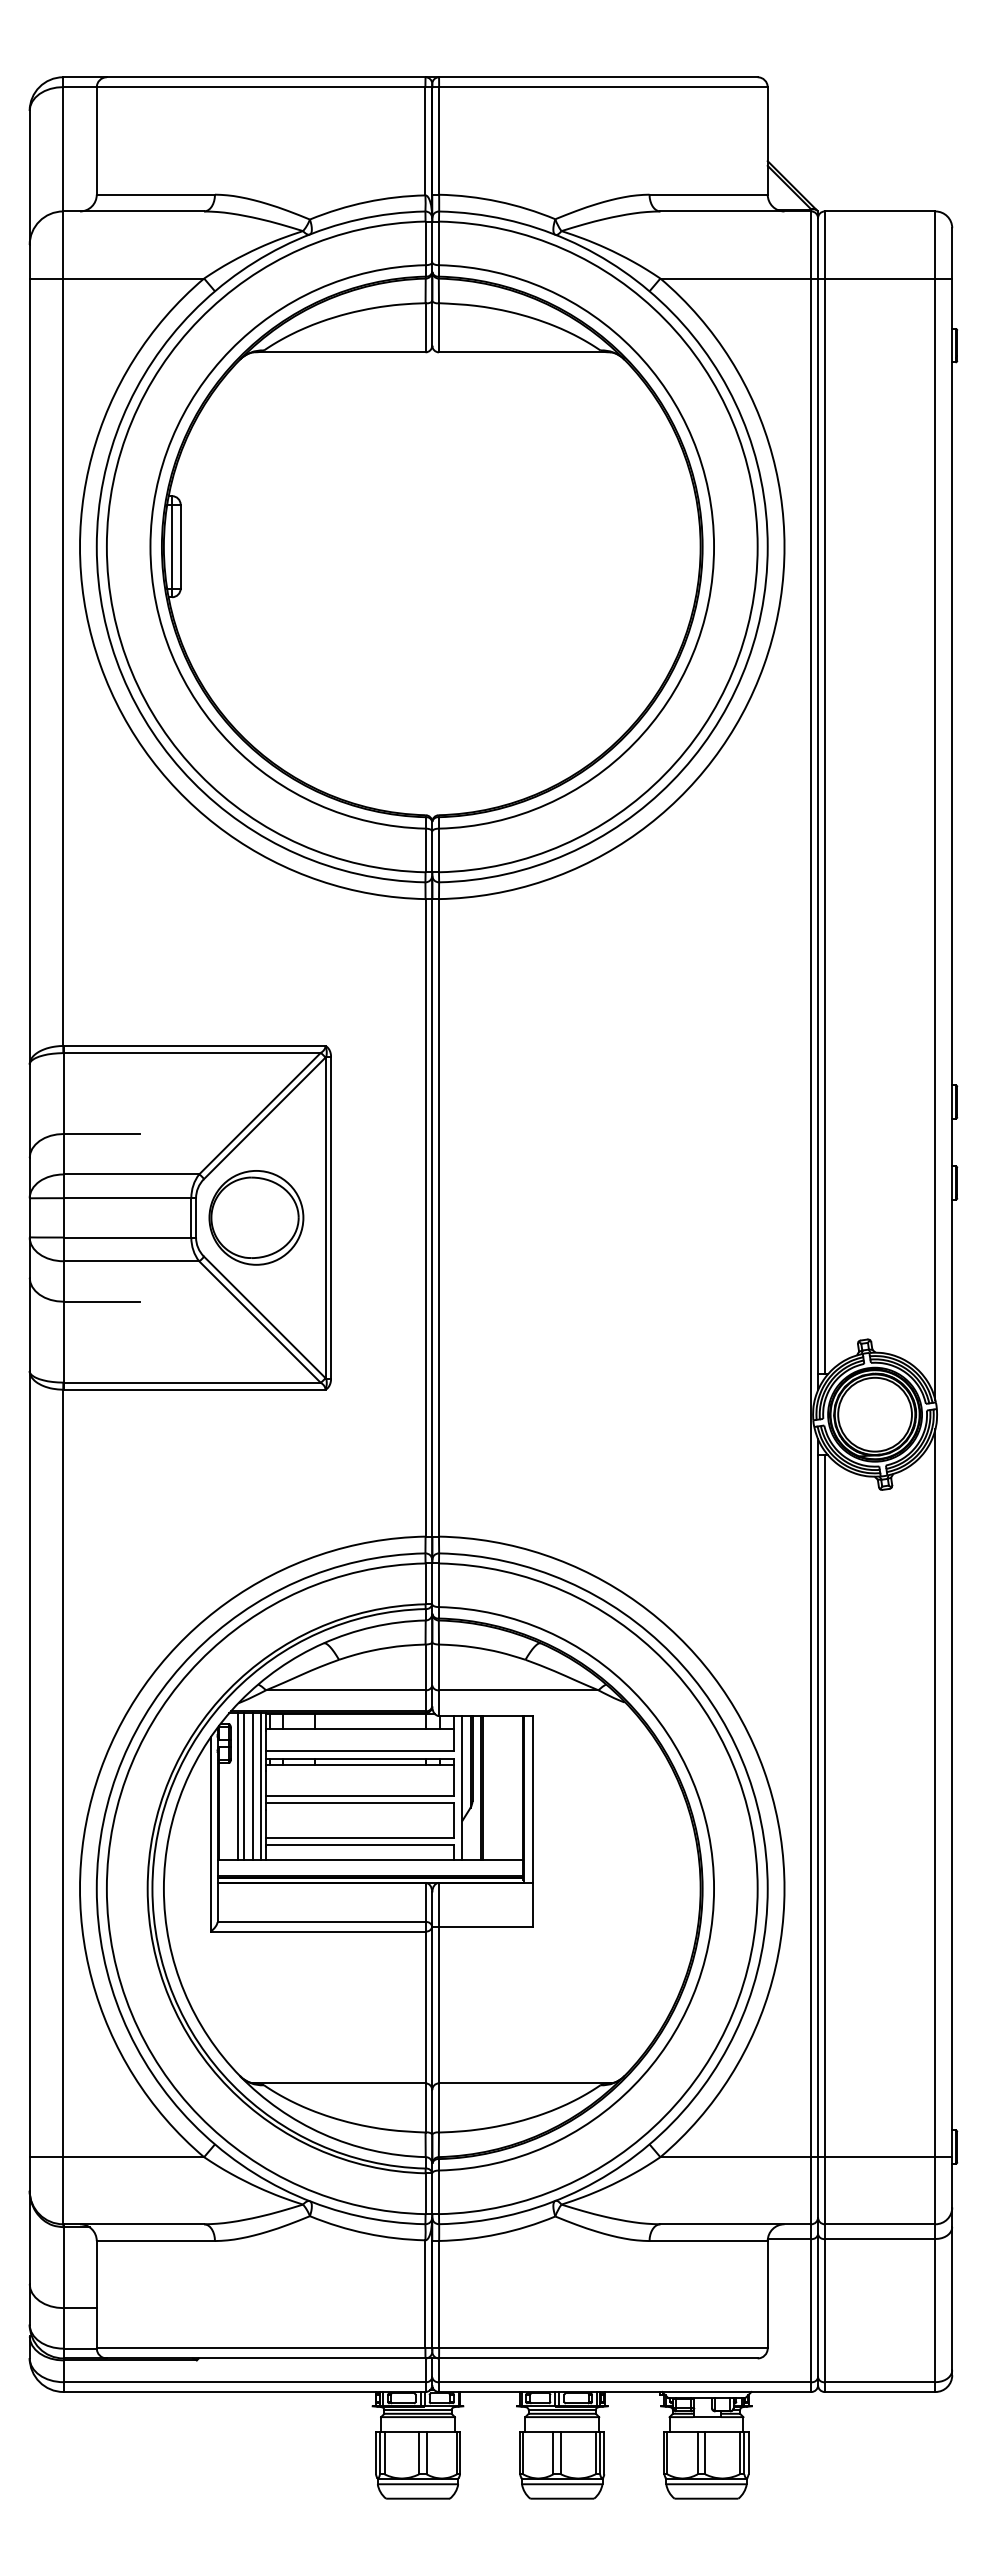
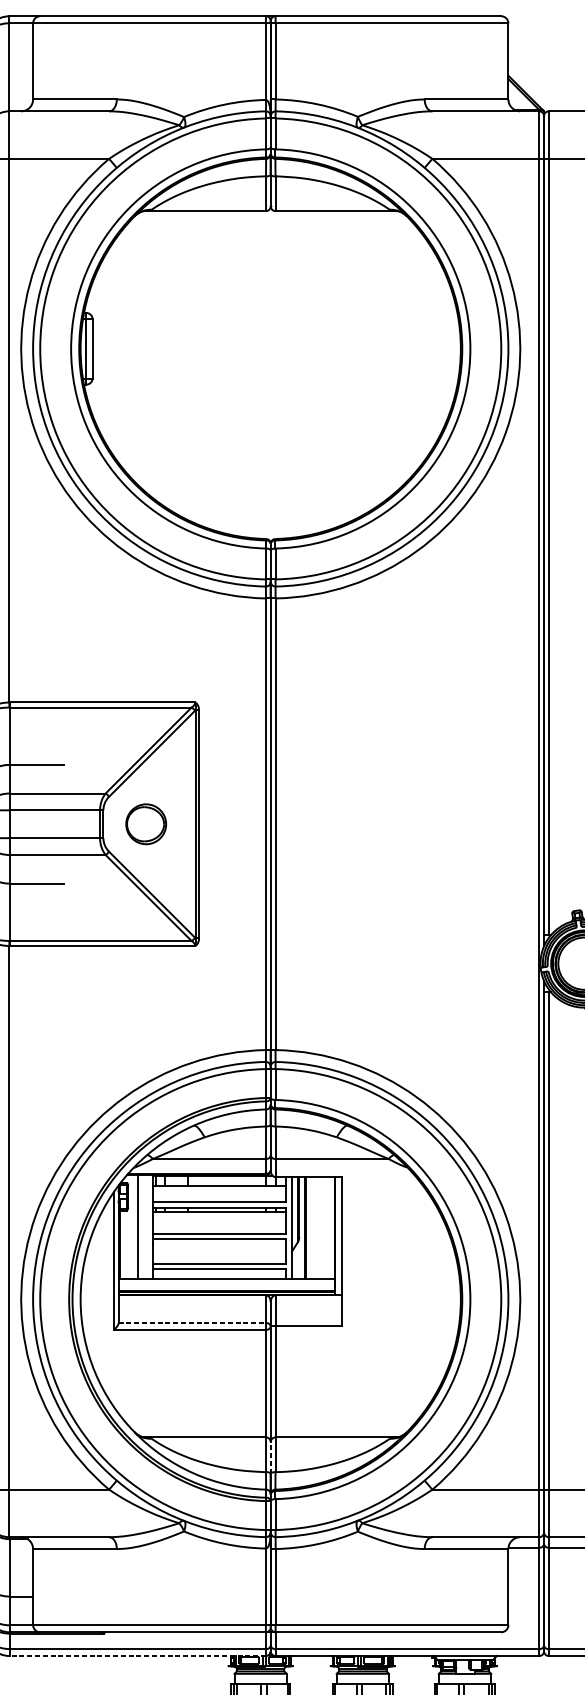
part: (256, 1217) -> (146, 824), size x0.6
line: (237, 1786) -> (132, 1227), removed
line: (252, 1786) -> (143, 1227), removed
line: (260, 1786) -> (149, 1227), removed
line: (321, 1922) -> (192, 1323), solid -> dashed
line: (432, 2111) -> (270, 1457), solid -> dashed
line: (244, 2392) -> (137, 1656), solid -> dashed

